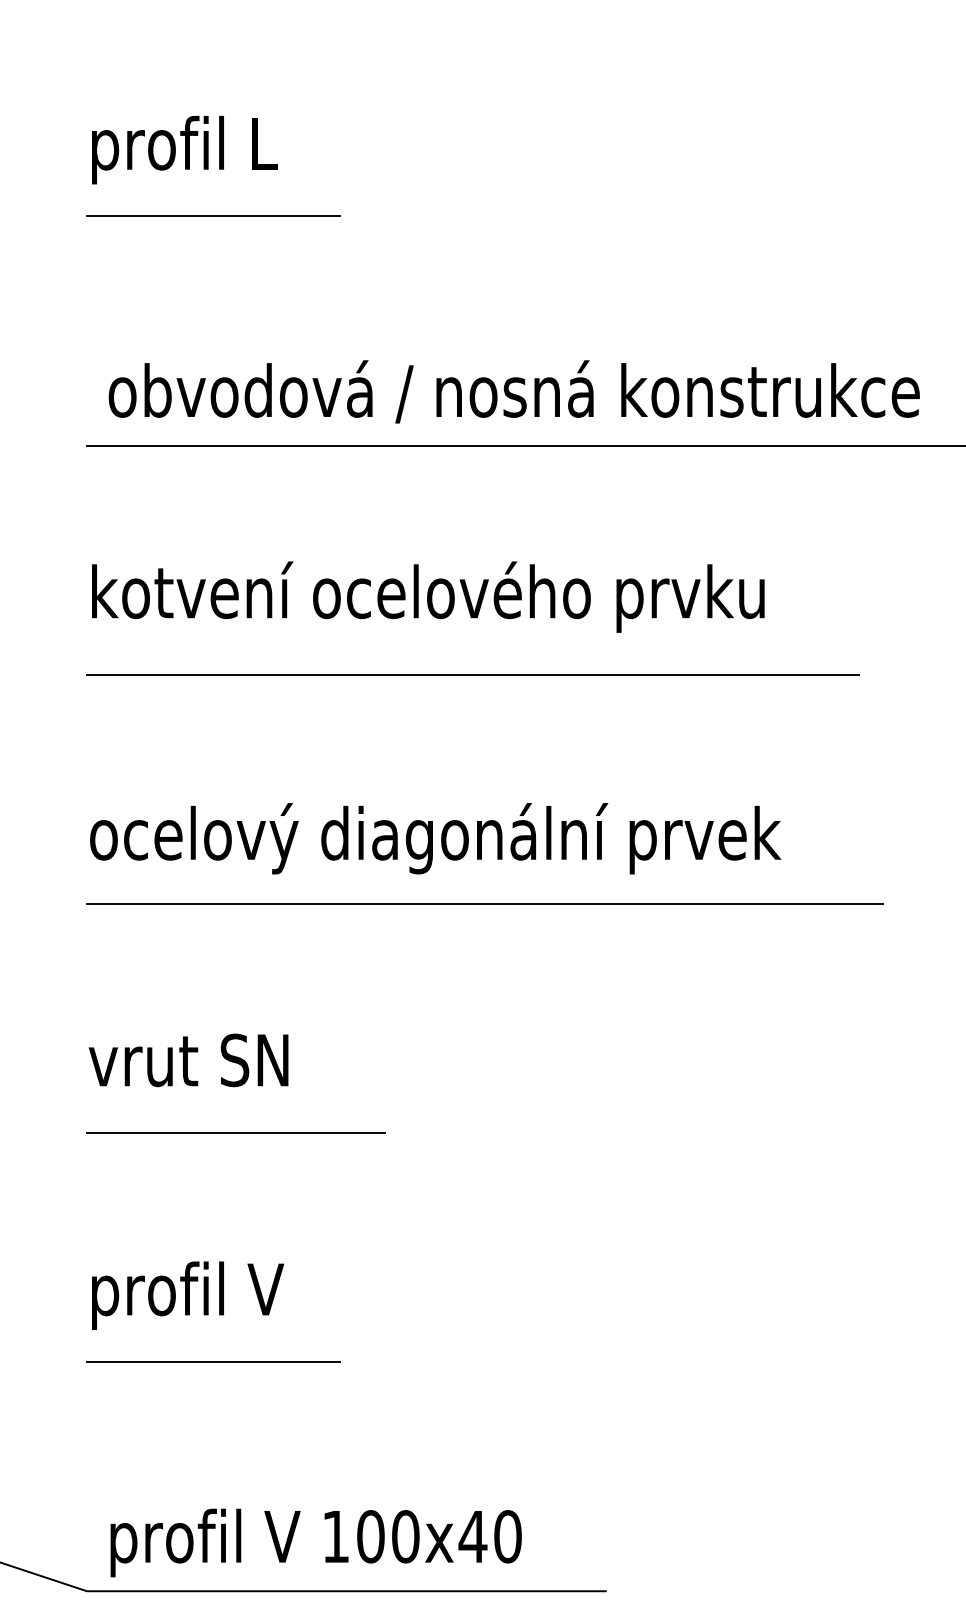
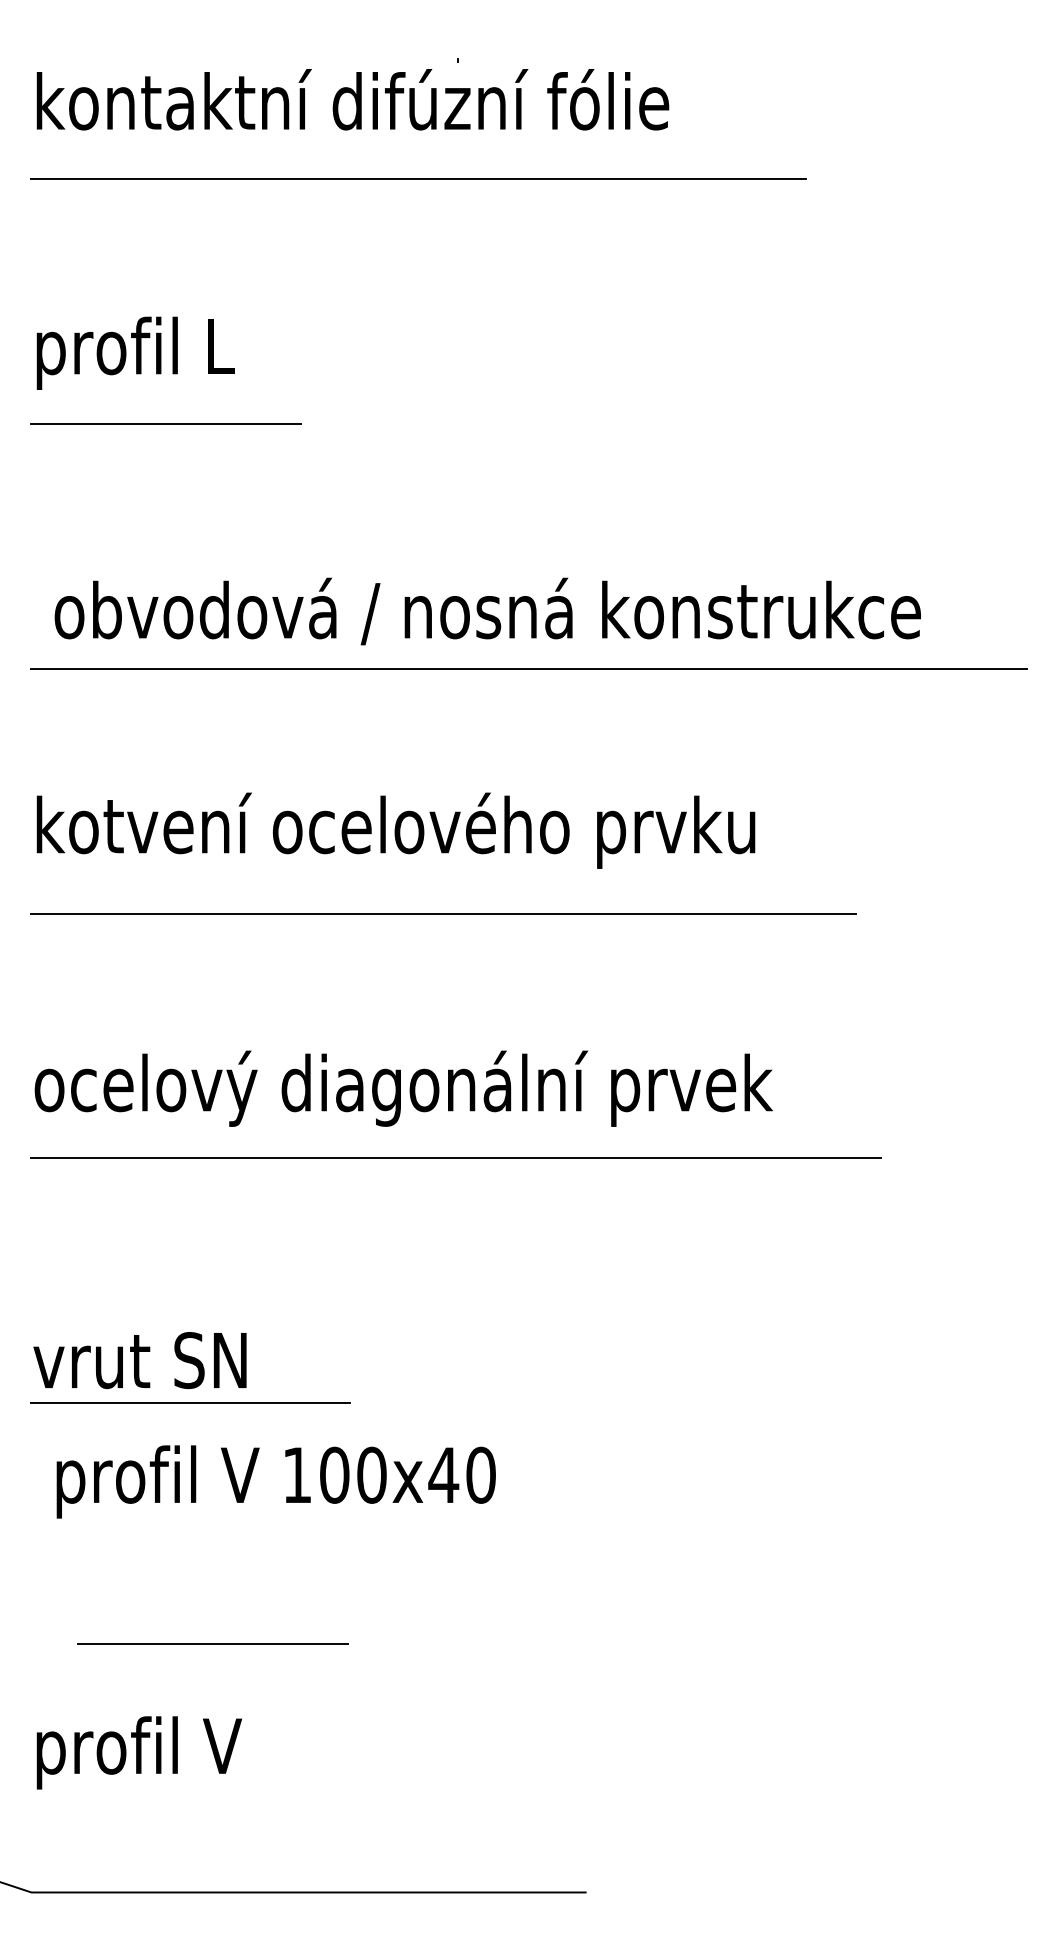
text: (188, 1060) -> (139, 1360), moved
text: (187, 1295) -> (138, 1752), moved
line: (212, 1361) -> (212, 1643), moved
text: (315, 1542) -> (275, 1481), moved

